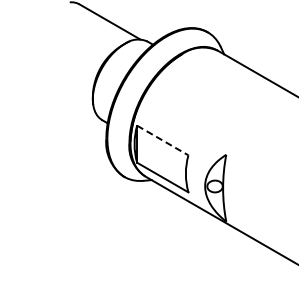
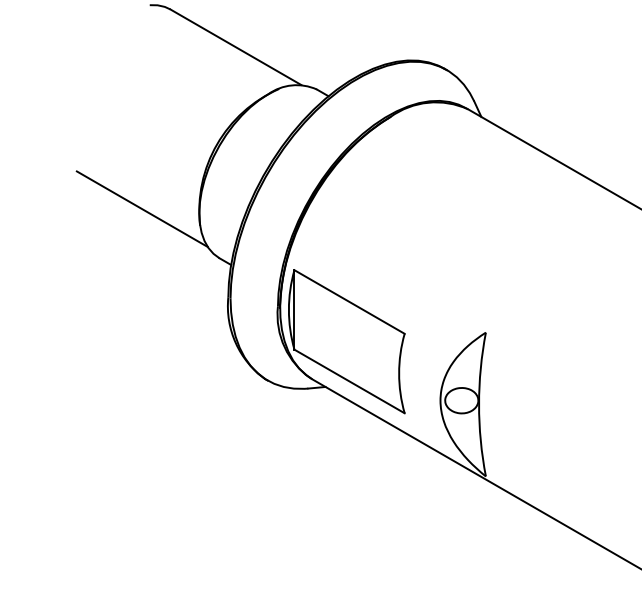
line: (65, 96) -> (140, 207), added
line: (162, 140) -> (348, 301), dashed -> solid

